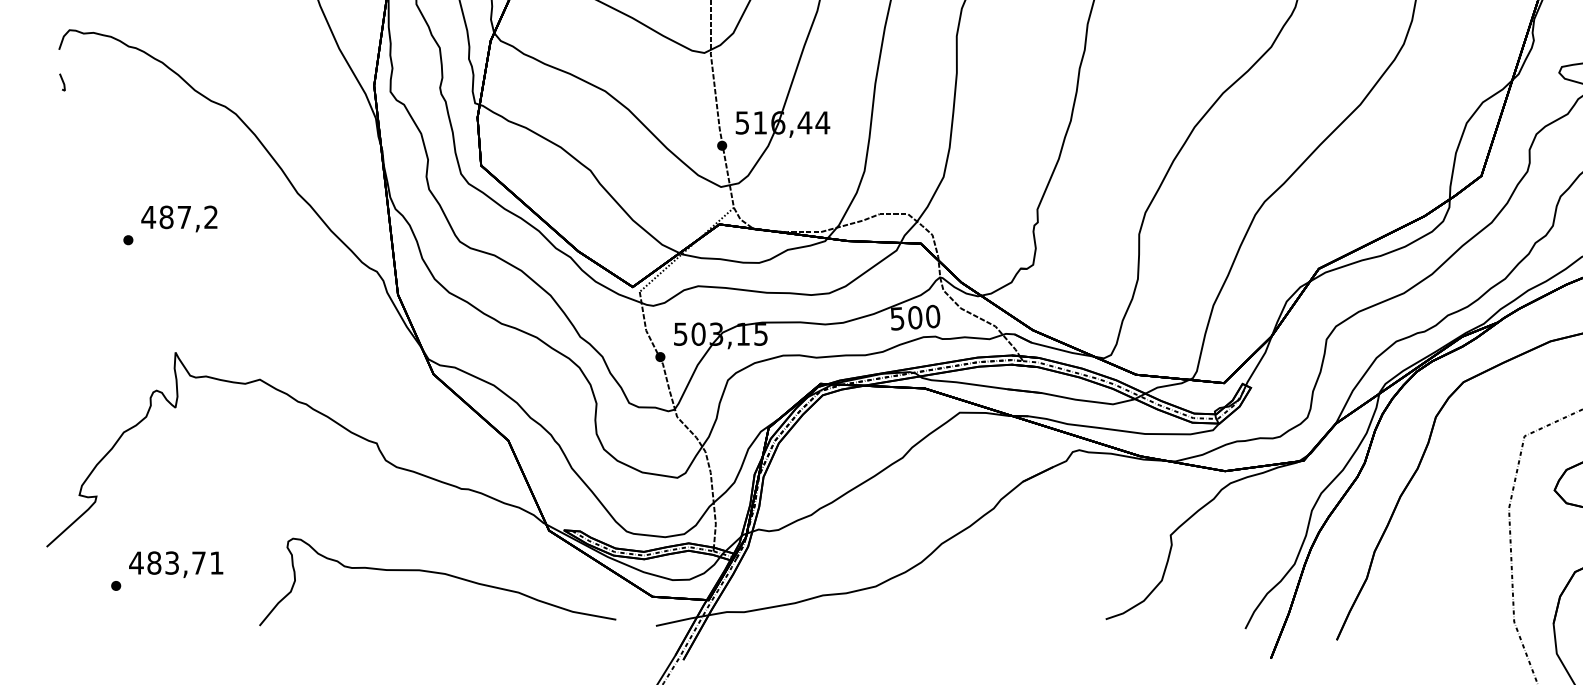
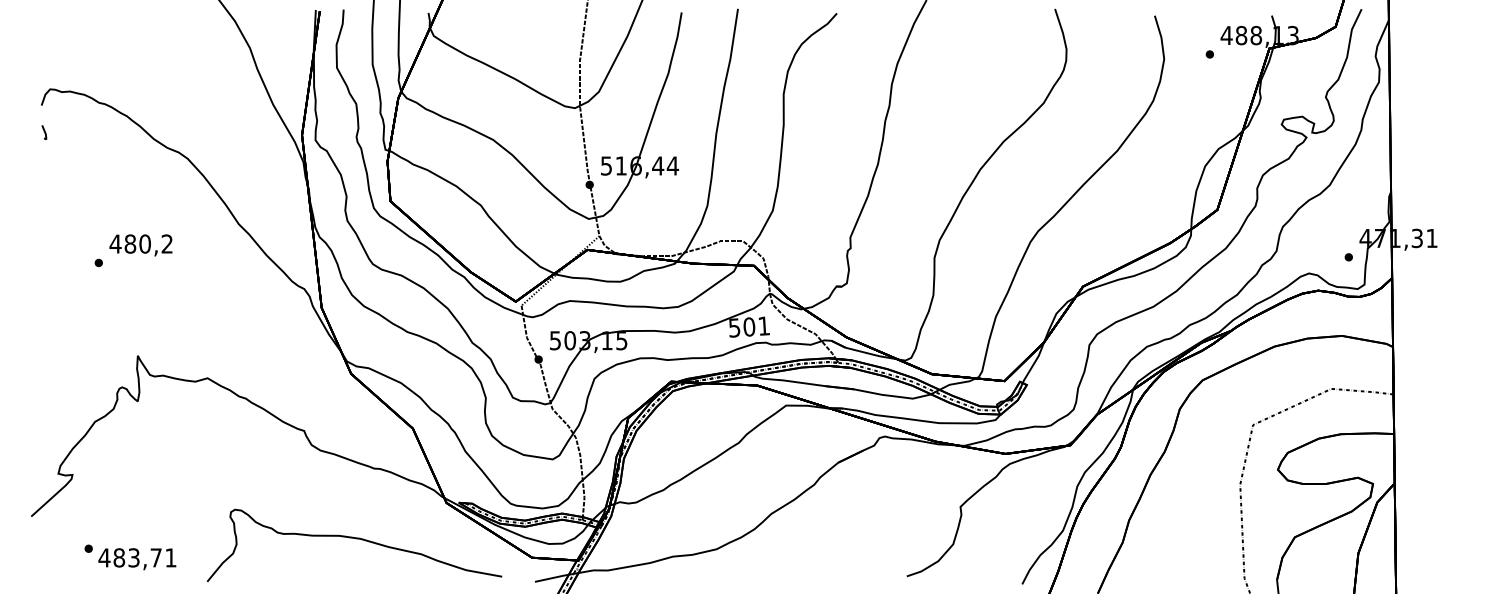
text: (183, 216) -> (144, 243), 487,2 -> 480,2
text: (932, 315) -> (763, 325), 500 -> 501
text: (176, 565) -> (137, 559), moved

